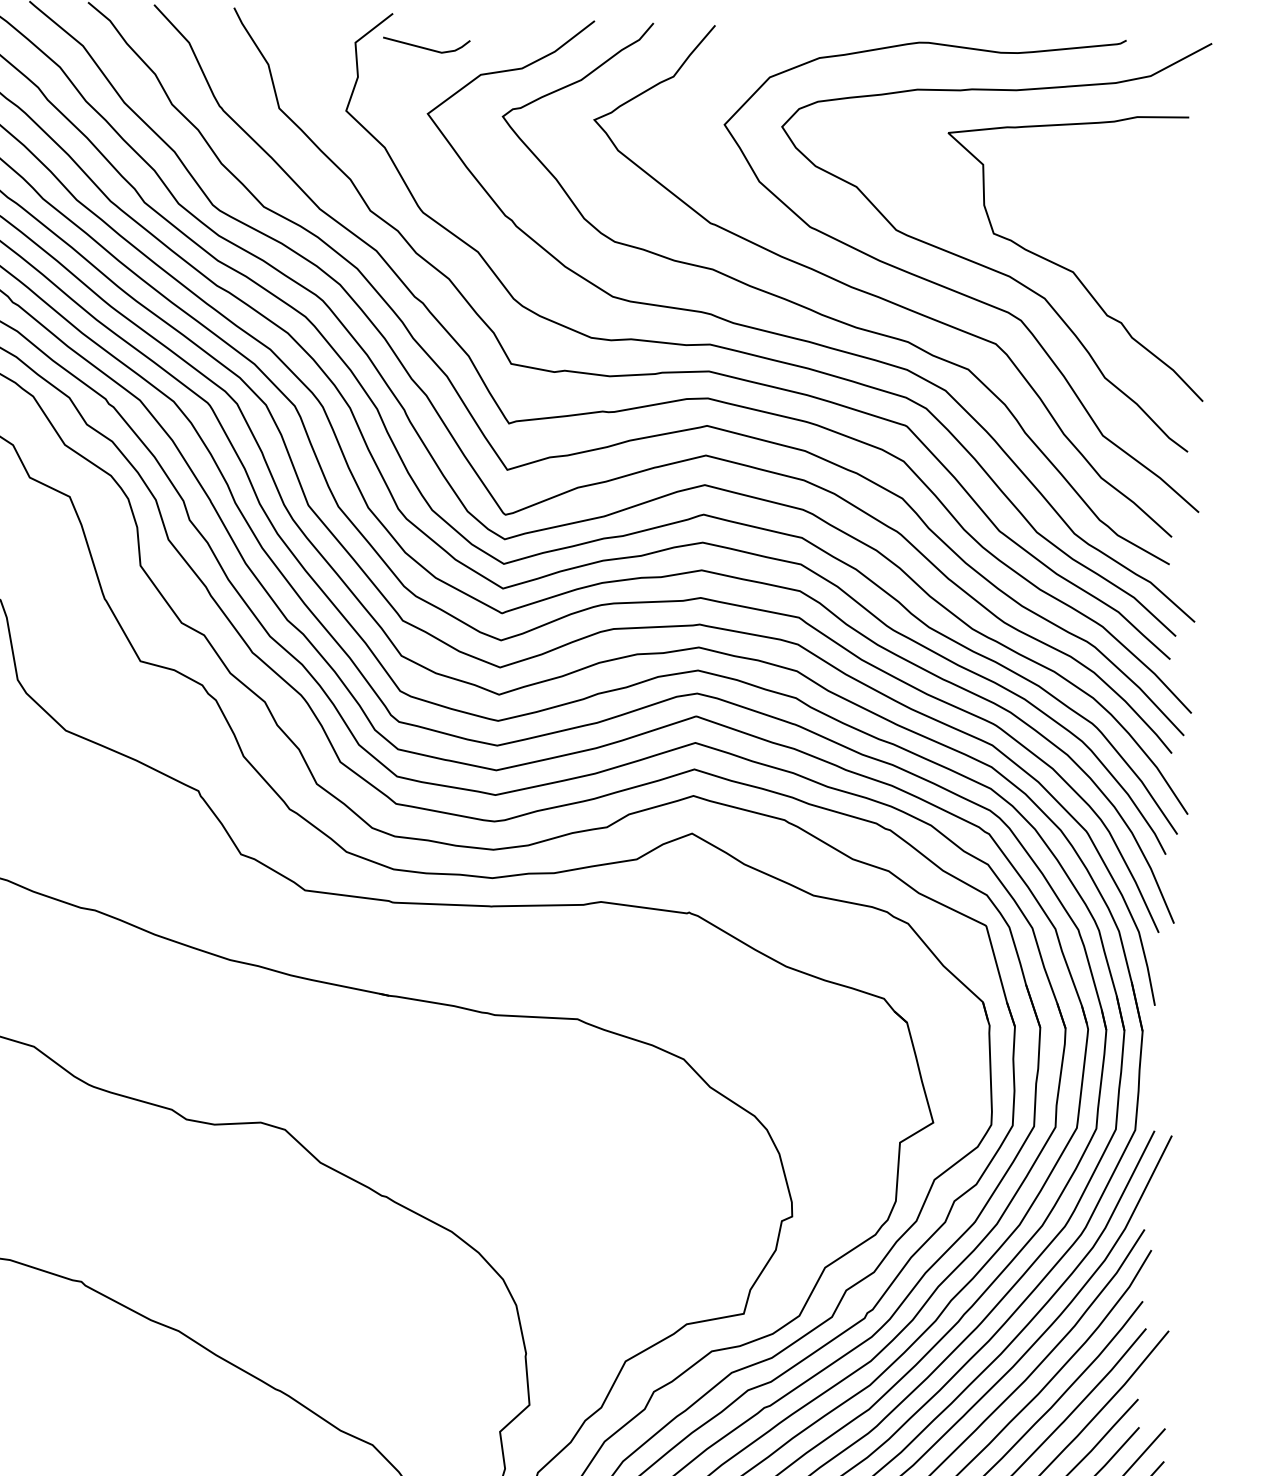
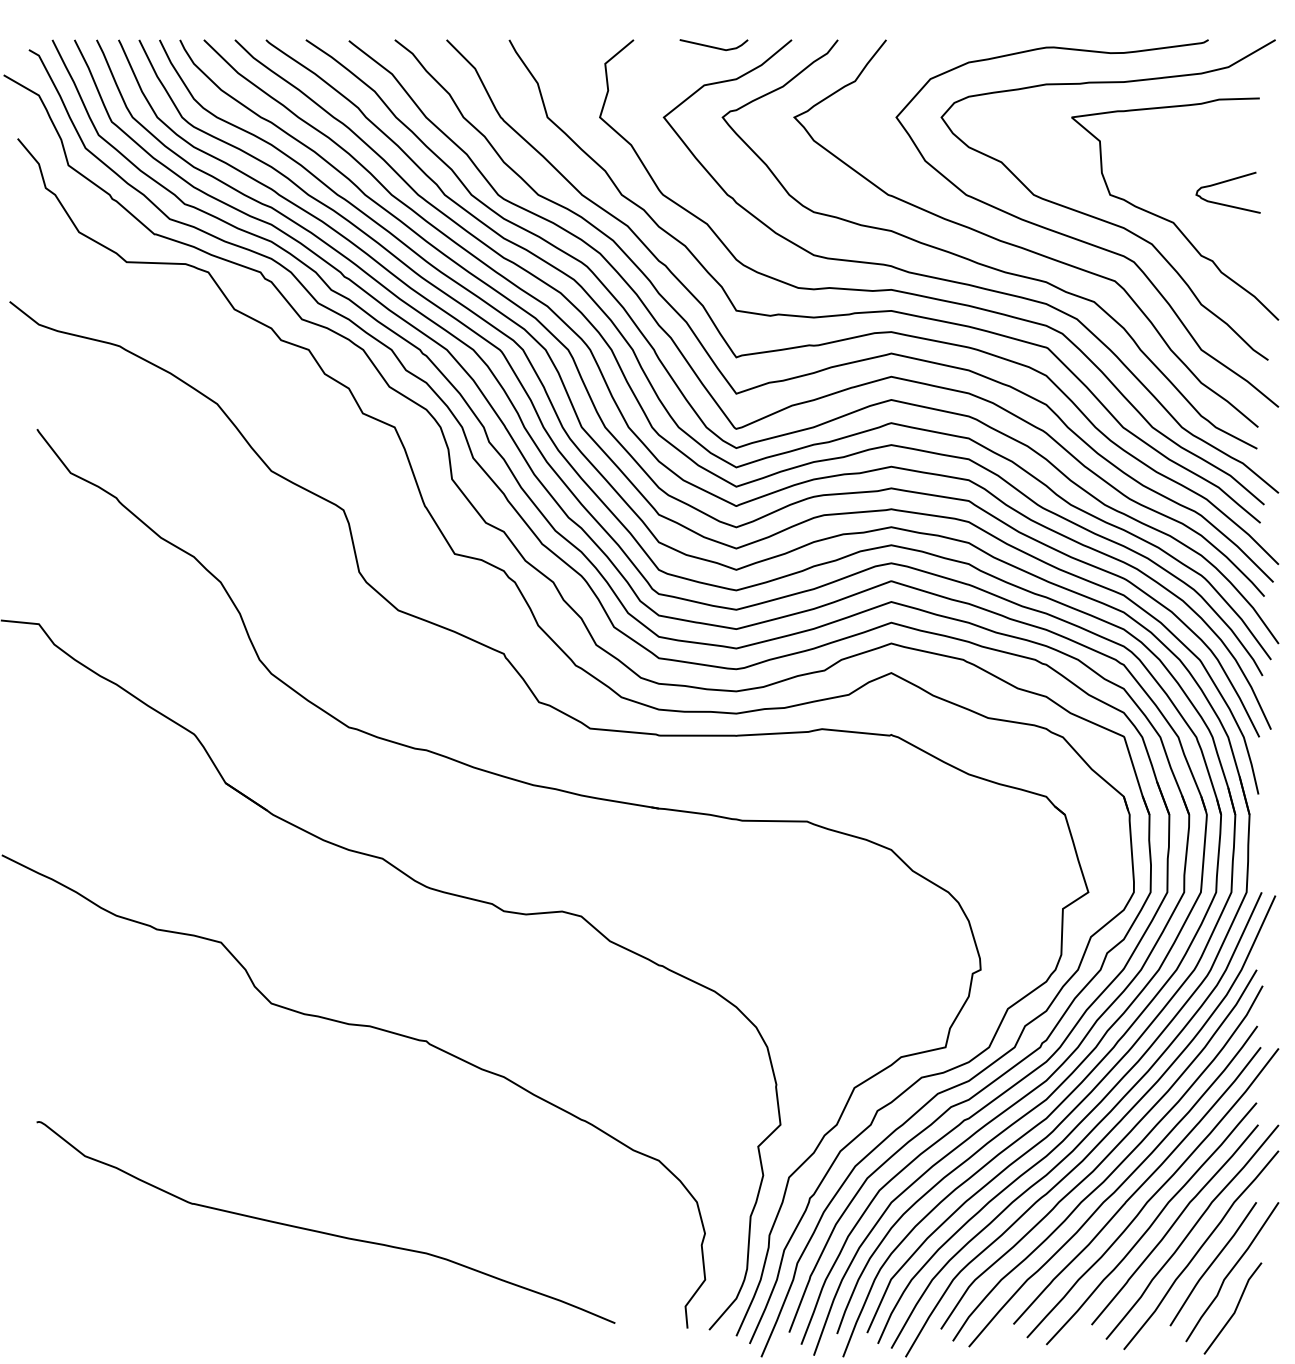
line: (425, 47) -> (713, 46), moved
curve: (1142, 223) -> (1226, 182), added

